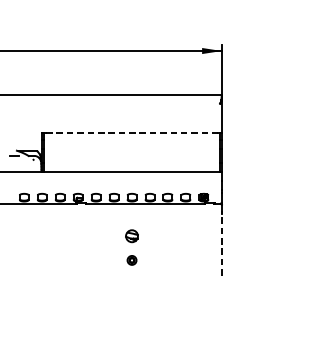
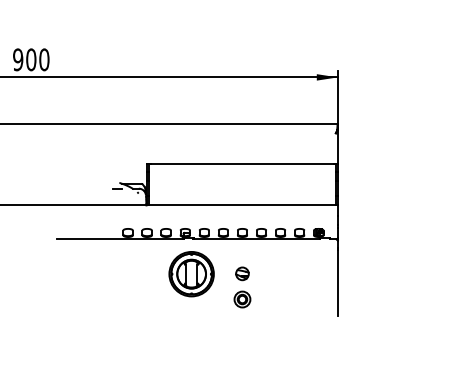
line: (132, 133) -> (242, 164), dashed -> solid
part: (83, 236) -> (191, 274), added
line: (221, 244) -> (337, 282), dashed -> solid
part: (132, 260) -> (242, 299), size x1.67

